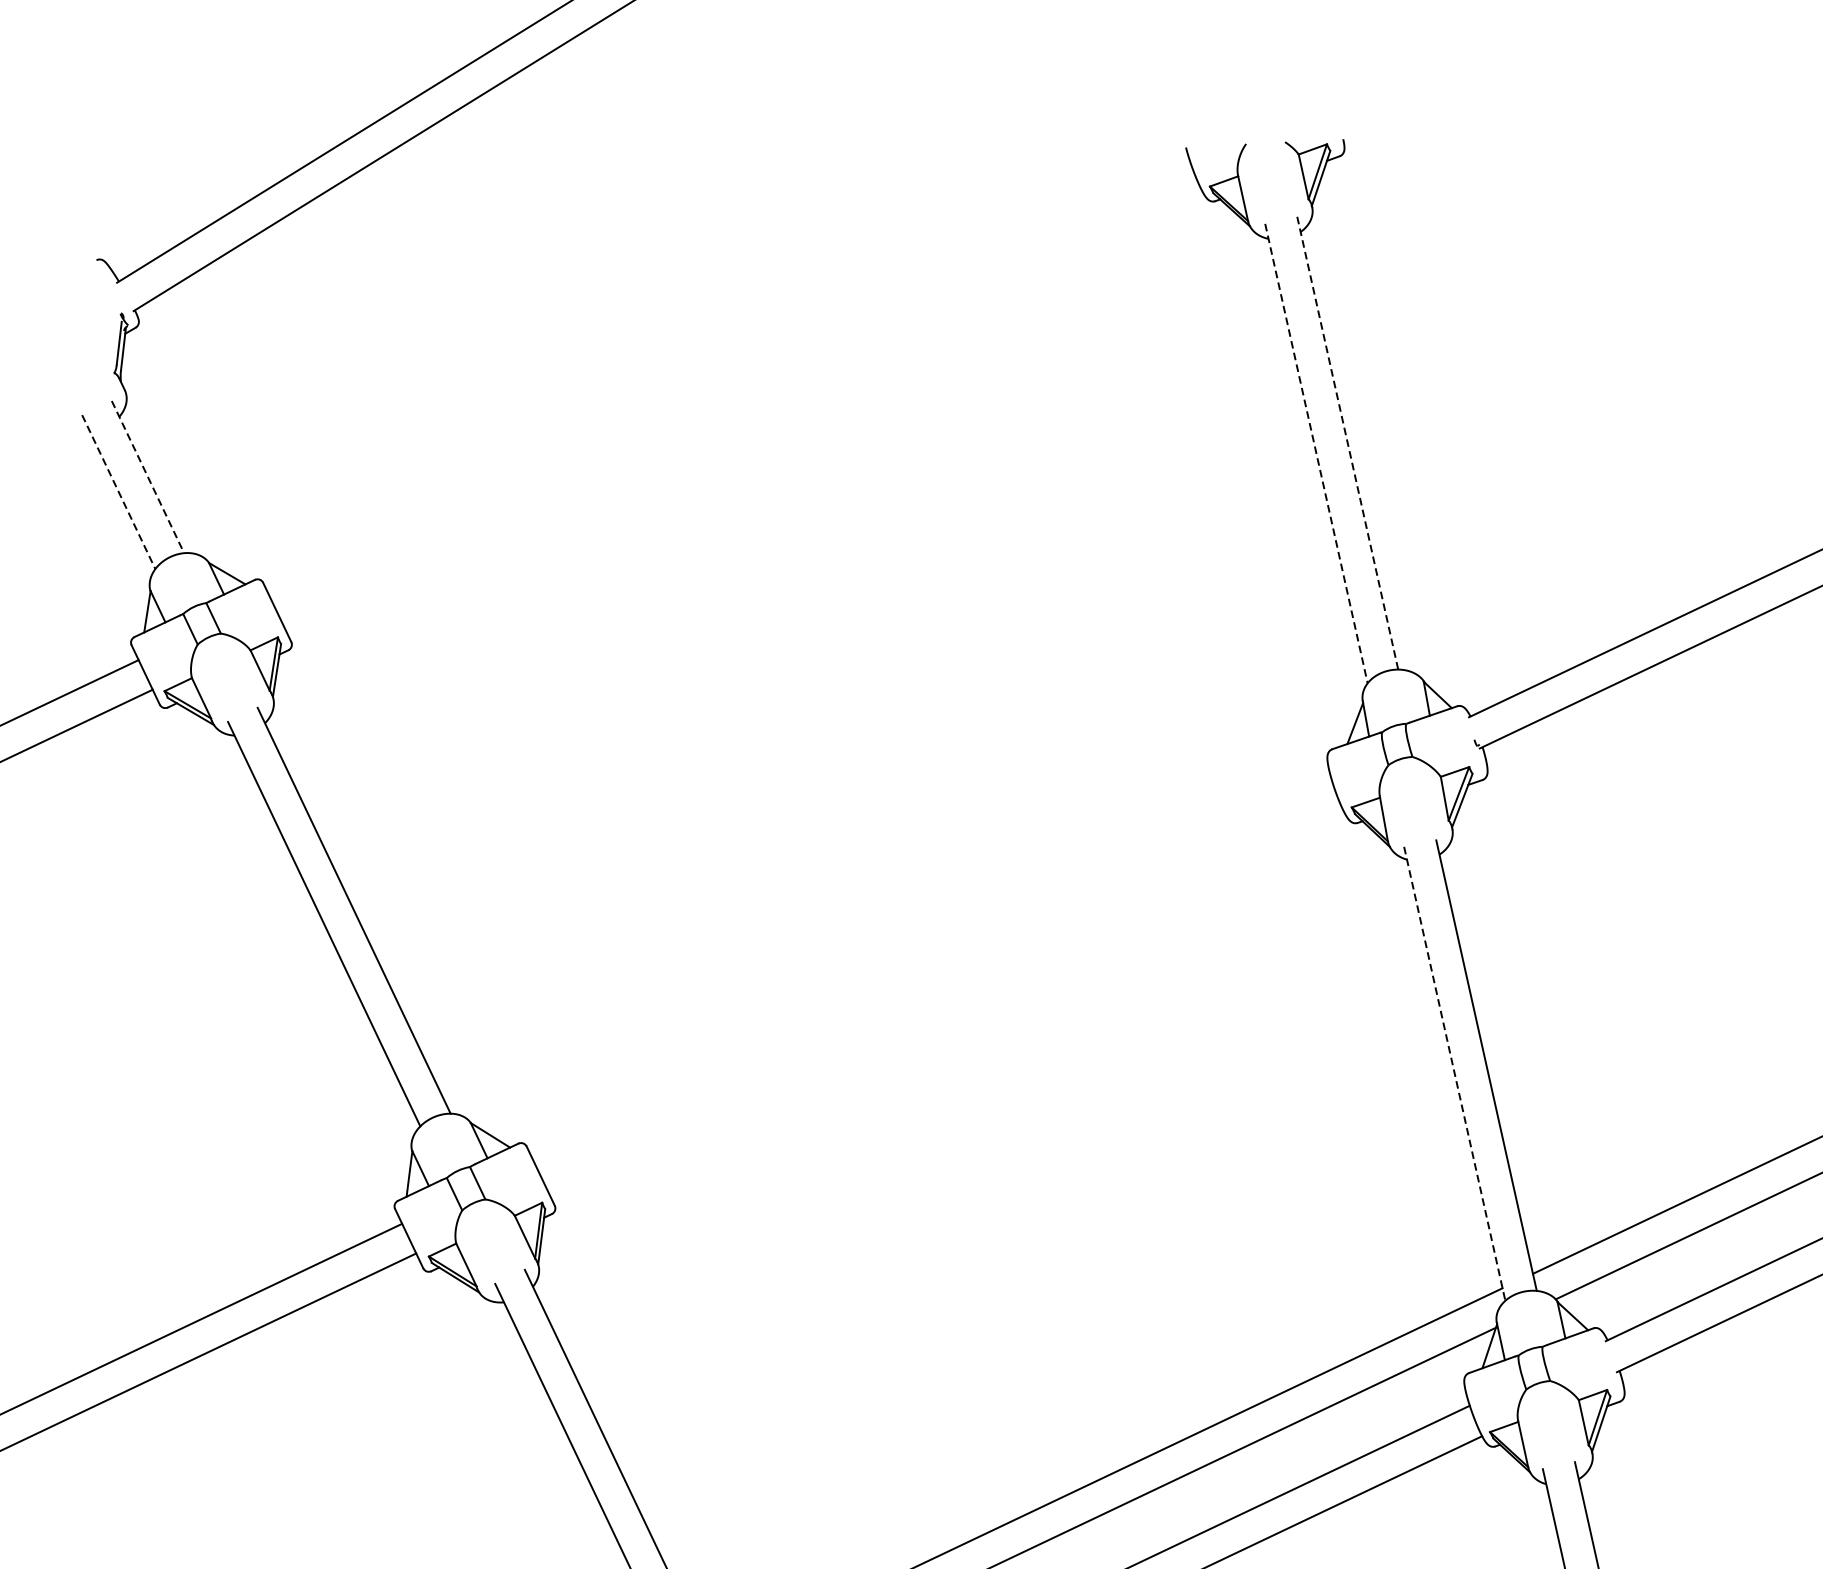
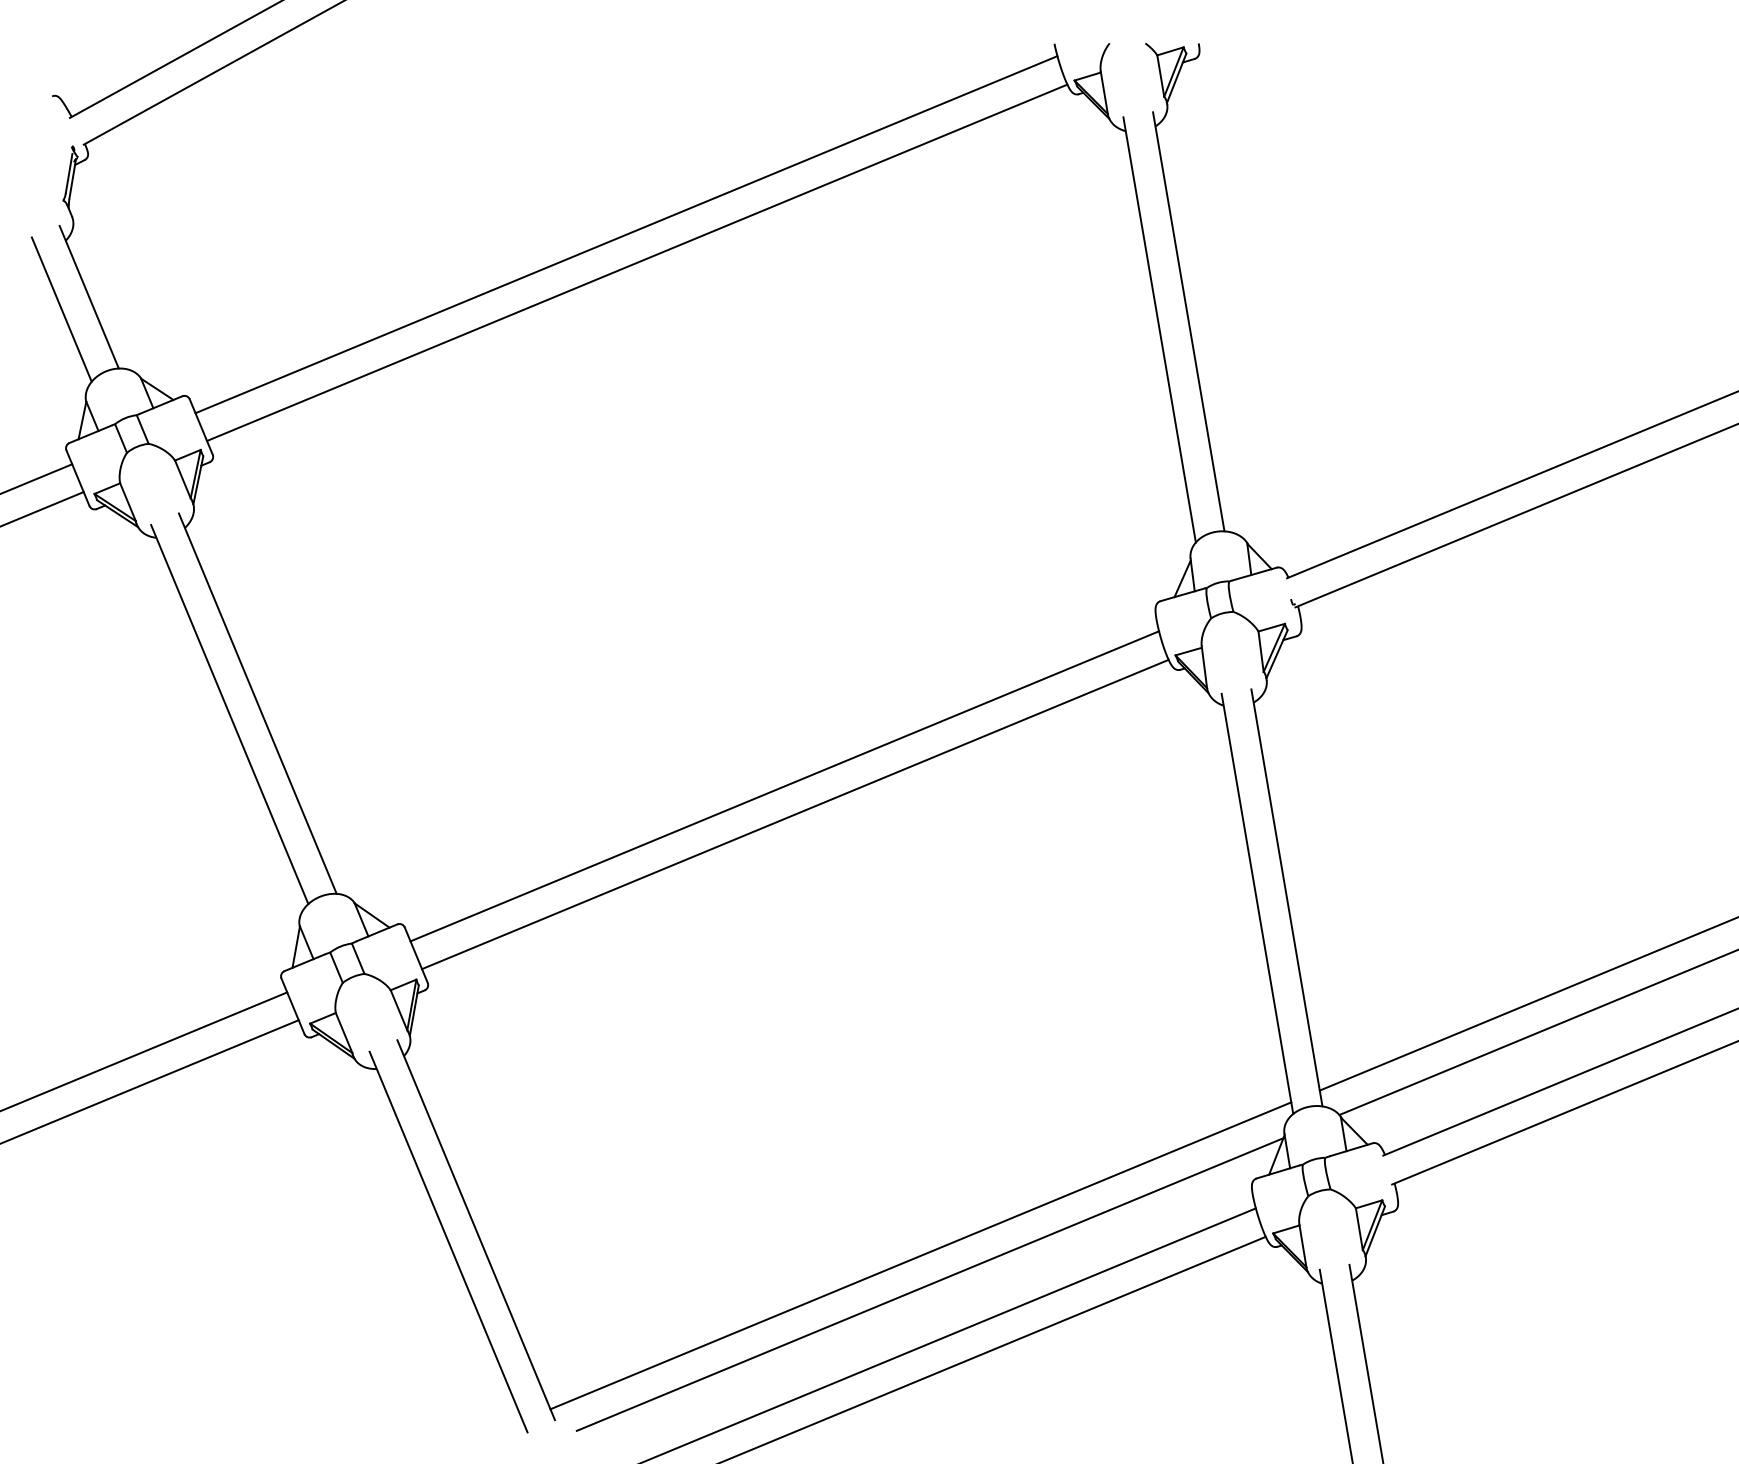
line: (730, 379) -> (626, 234), added
line: (743, 408) -> (637, 262), added
line: (1347, 442) -> (1188, 321), dashed -> solid
line: (1316, 453) -> (1159, 329), dashed -> solid
line: (148, 477) -> (89, 297), dashed -> solid
line: (118, 493) -> (61, 310), dashed -> solid
line: (932, 971) -> (784, 786), added
line: (946, 1001) -> (795, 814), added
line: (1454, 1074) -> (1257, 904), dashed -> solid

